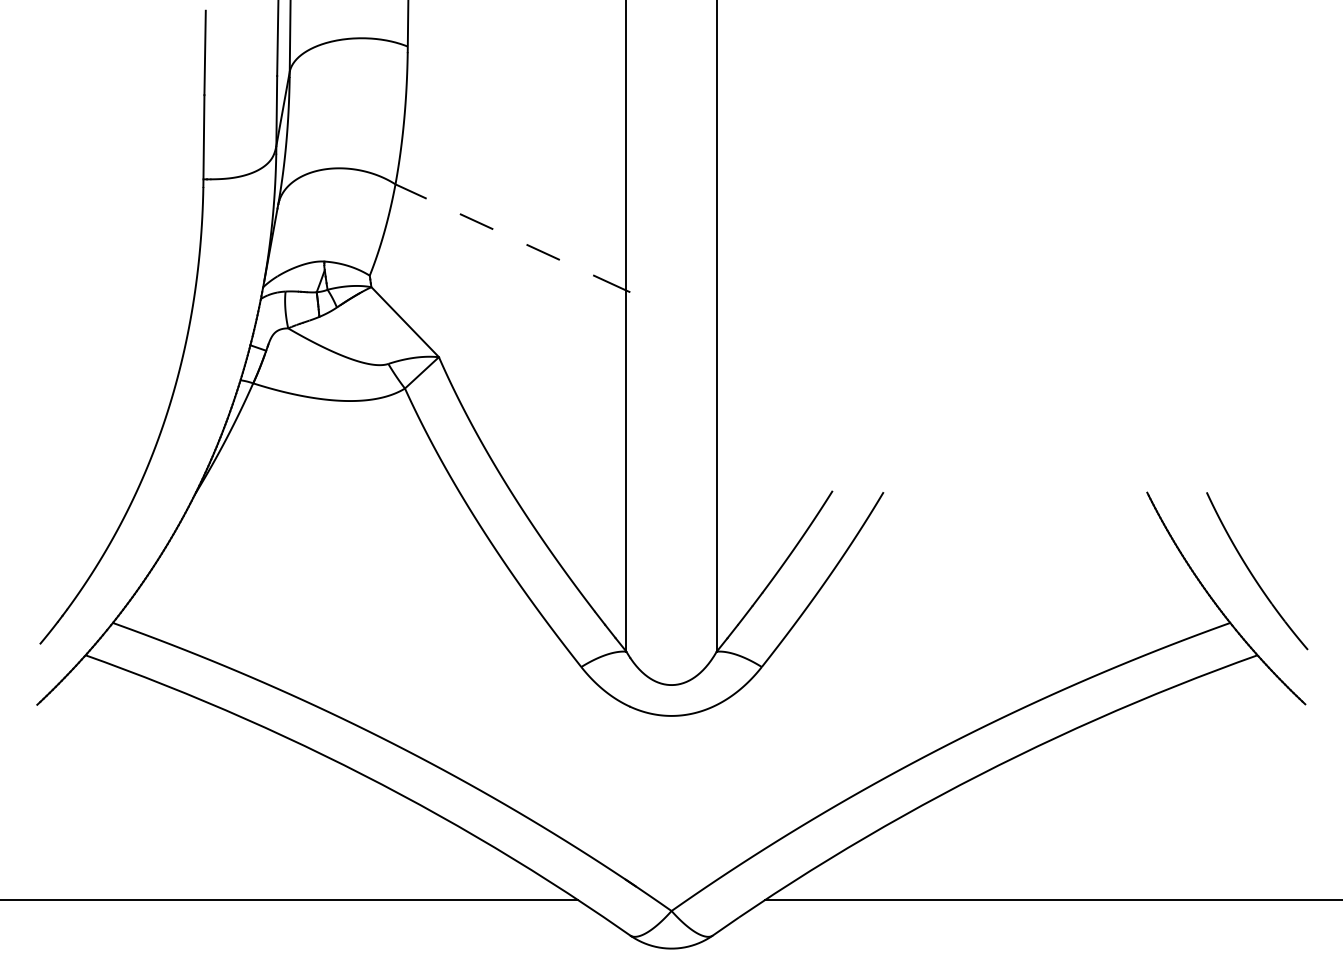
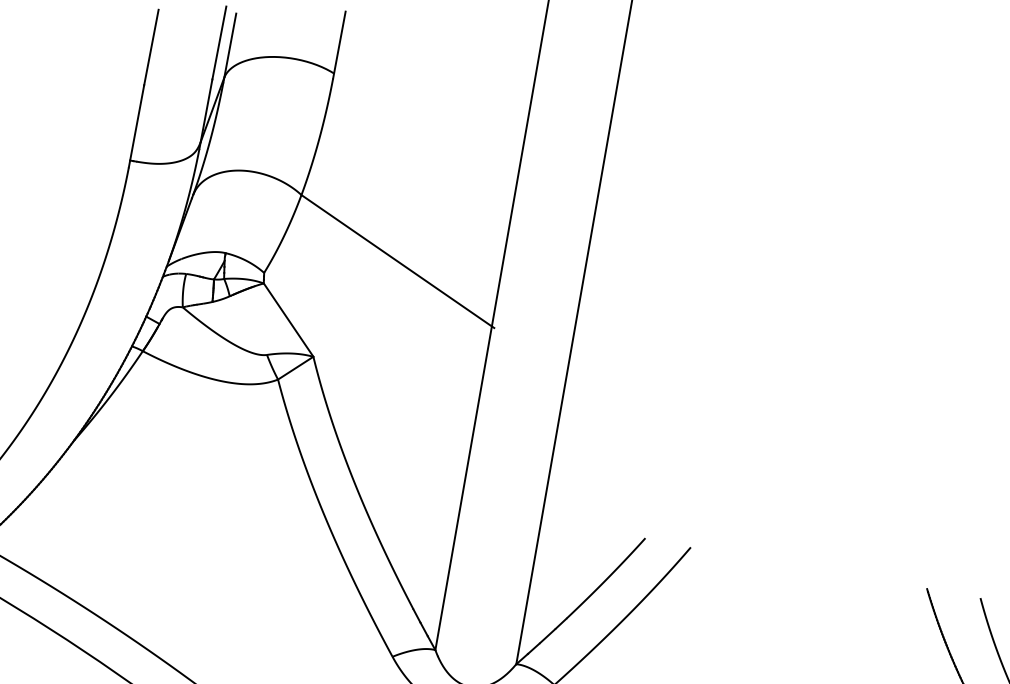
line: (510, 237) -> (396, 260), dashed -> solid

